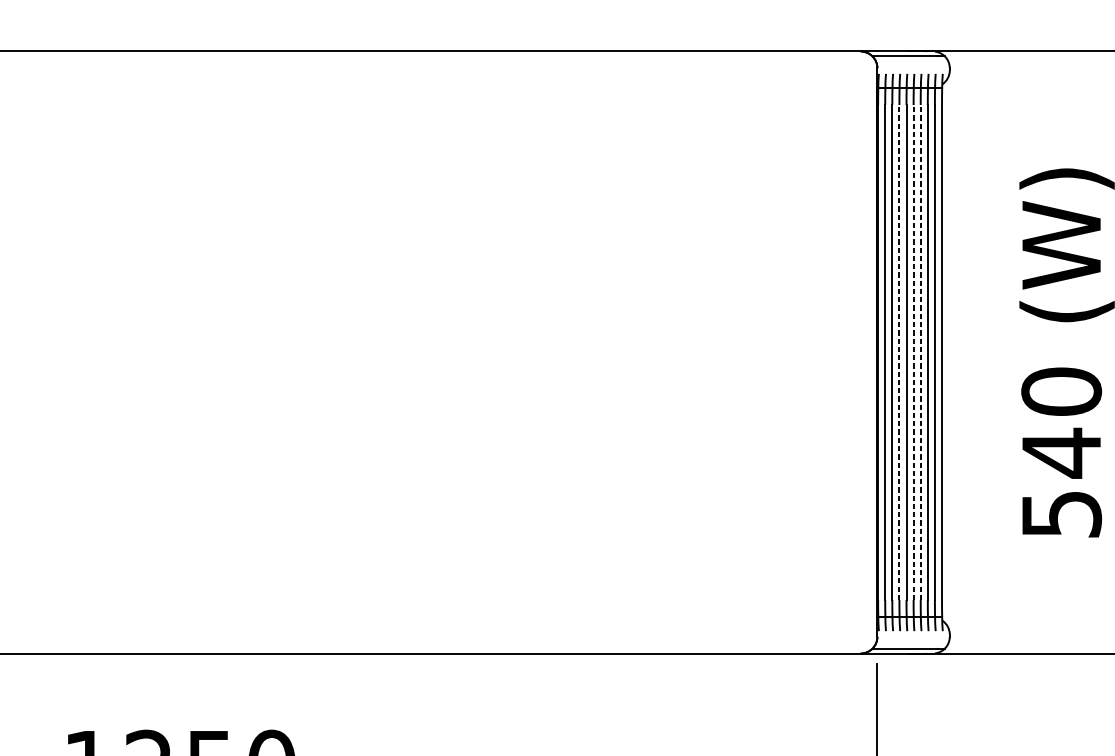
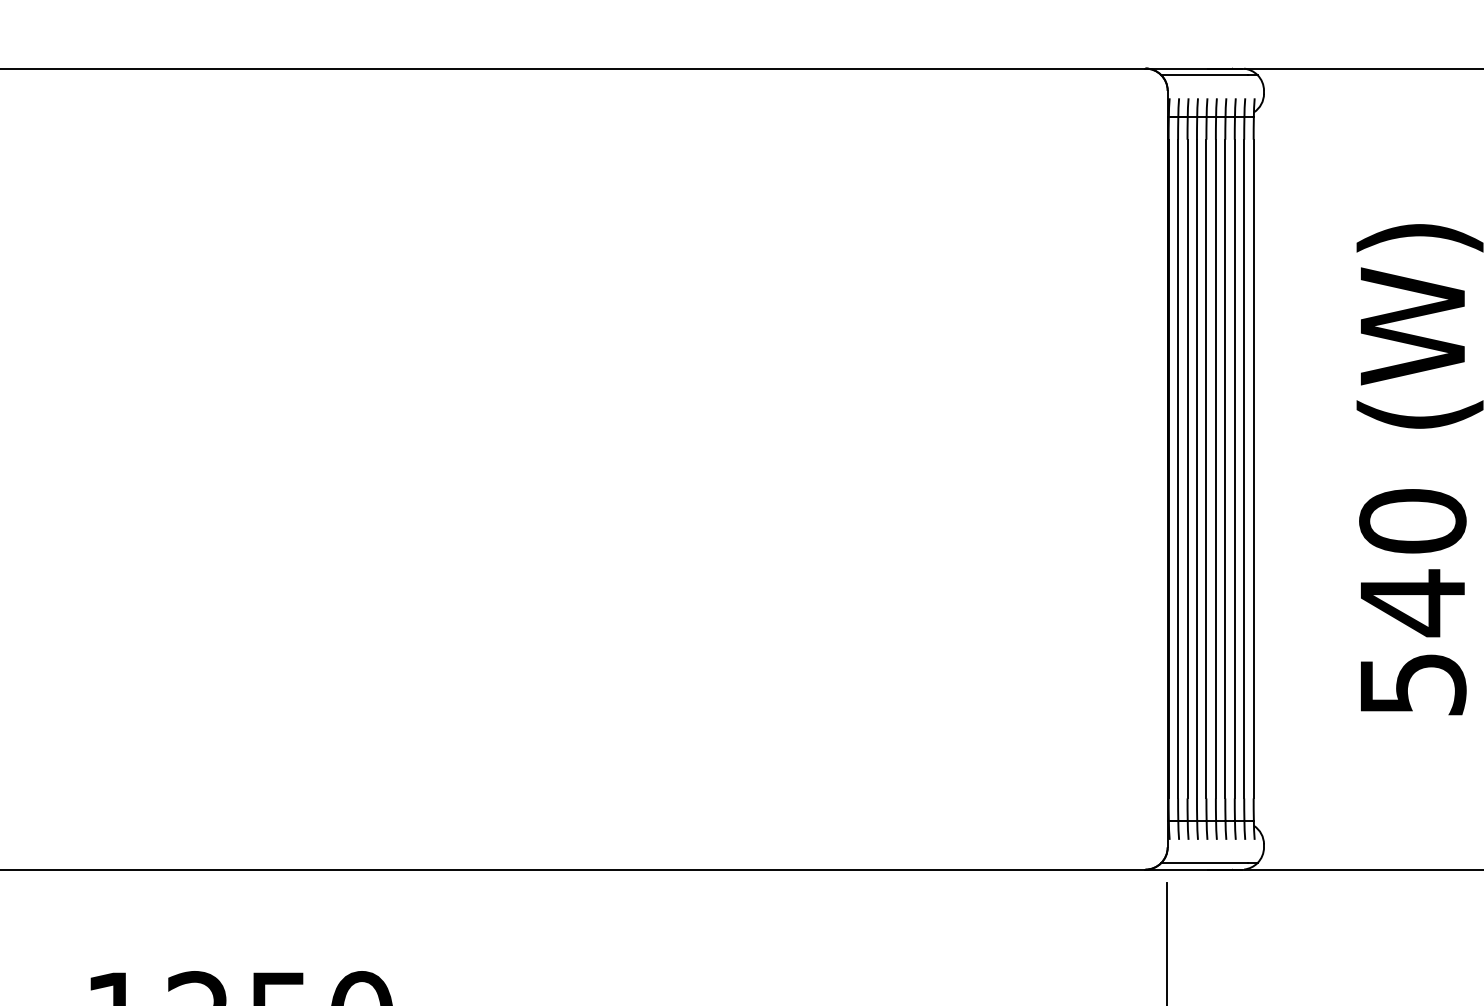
line: (899, 352) -> (1196, 468), dashed -> solid
line: (913, 352) -> (1215, 468), dashed -> solid
line: (920, 352) -> (1225, 468), dashed -> solid

